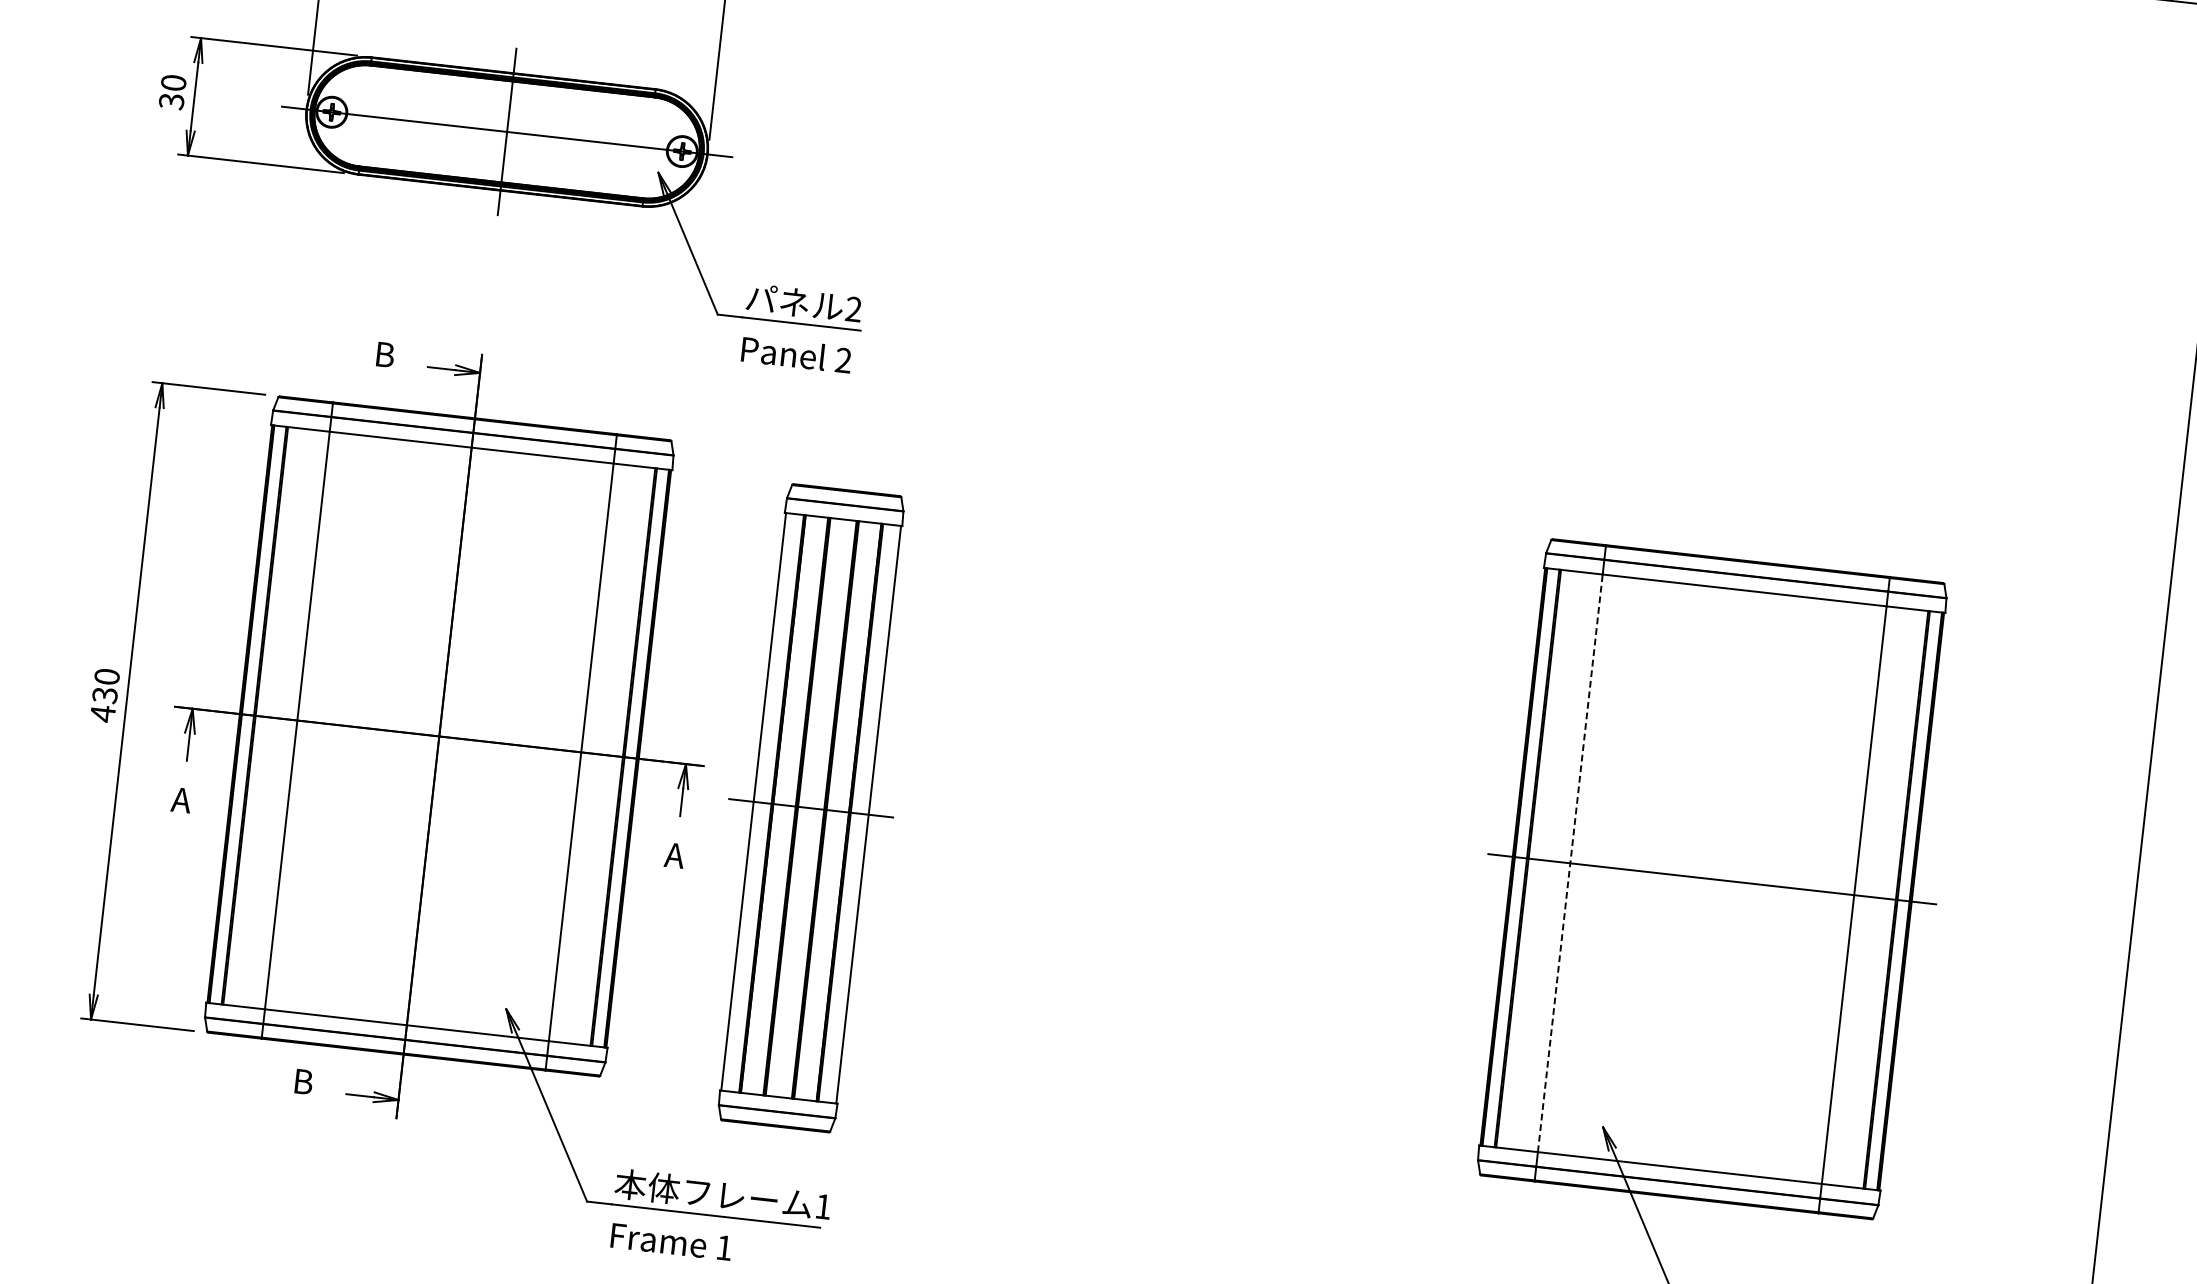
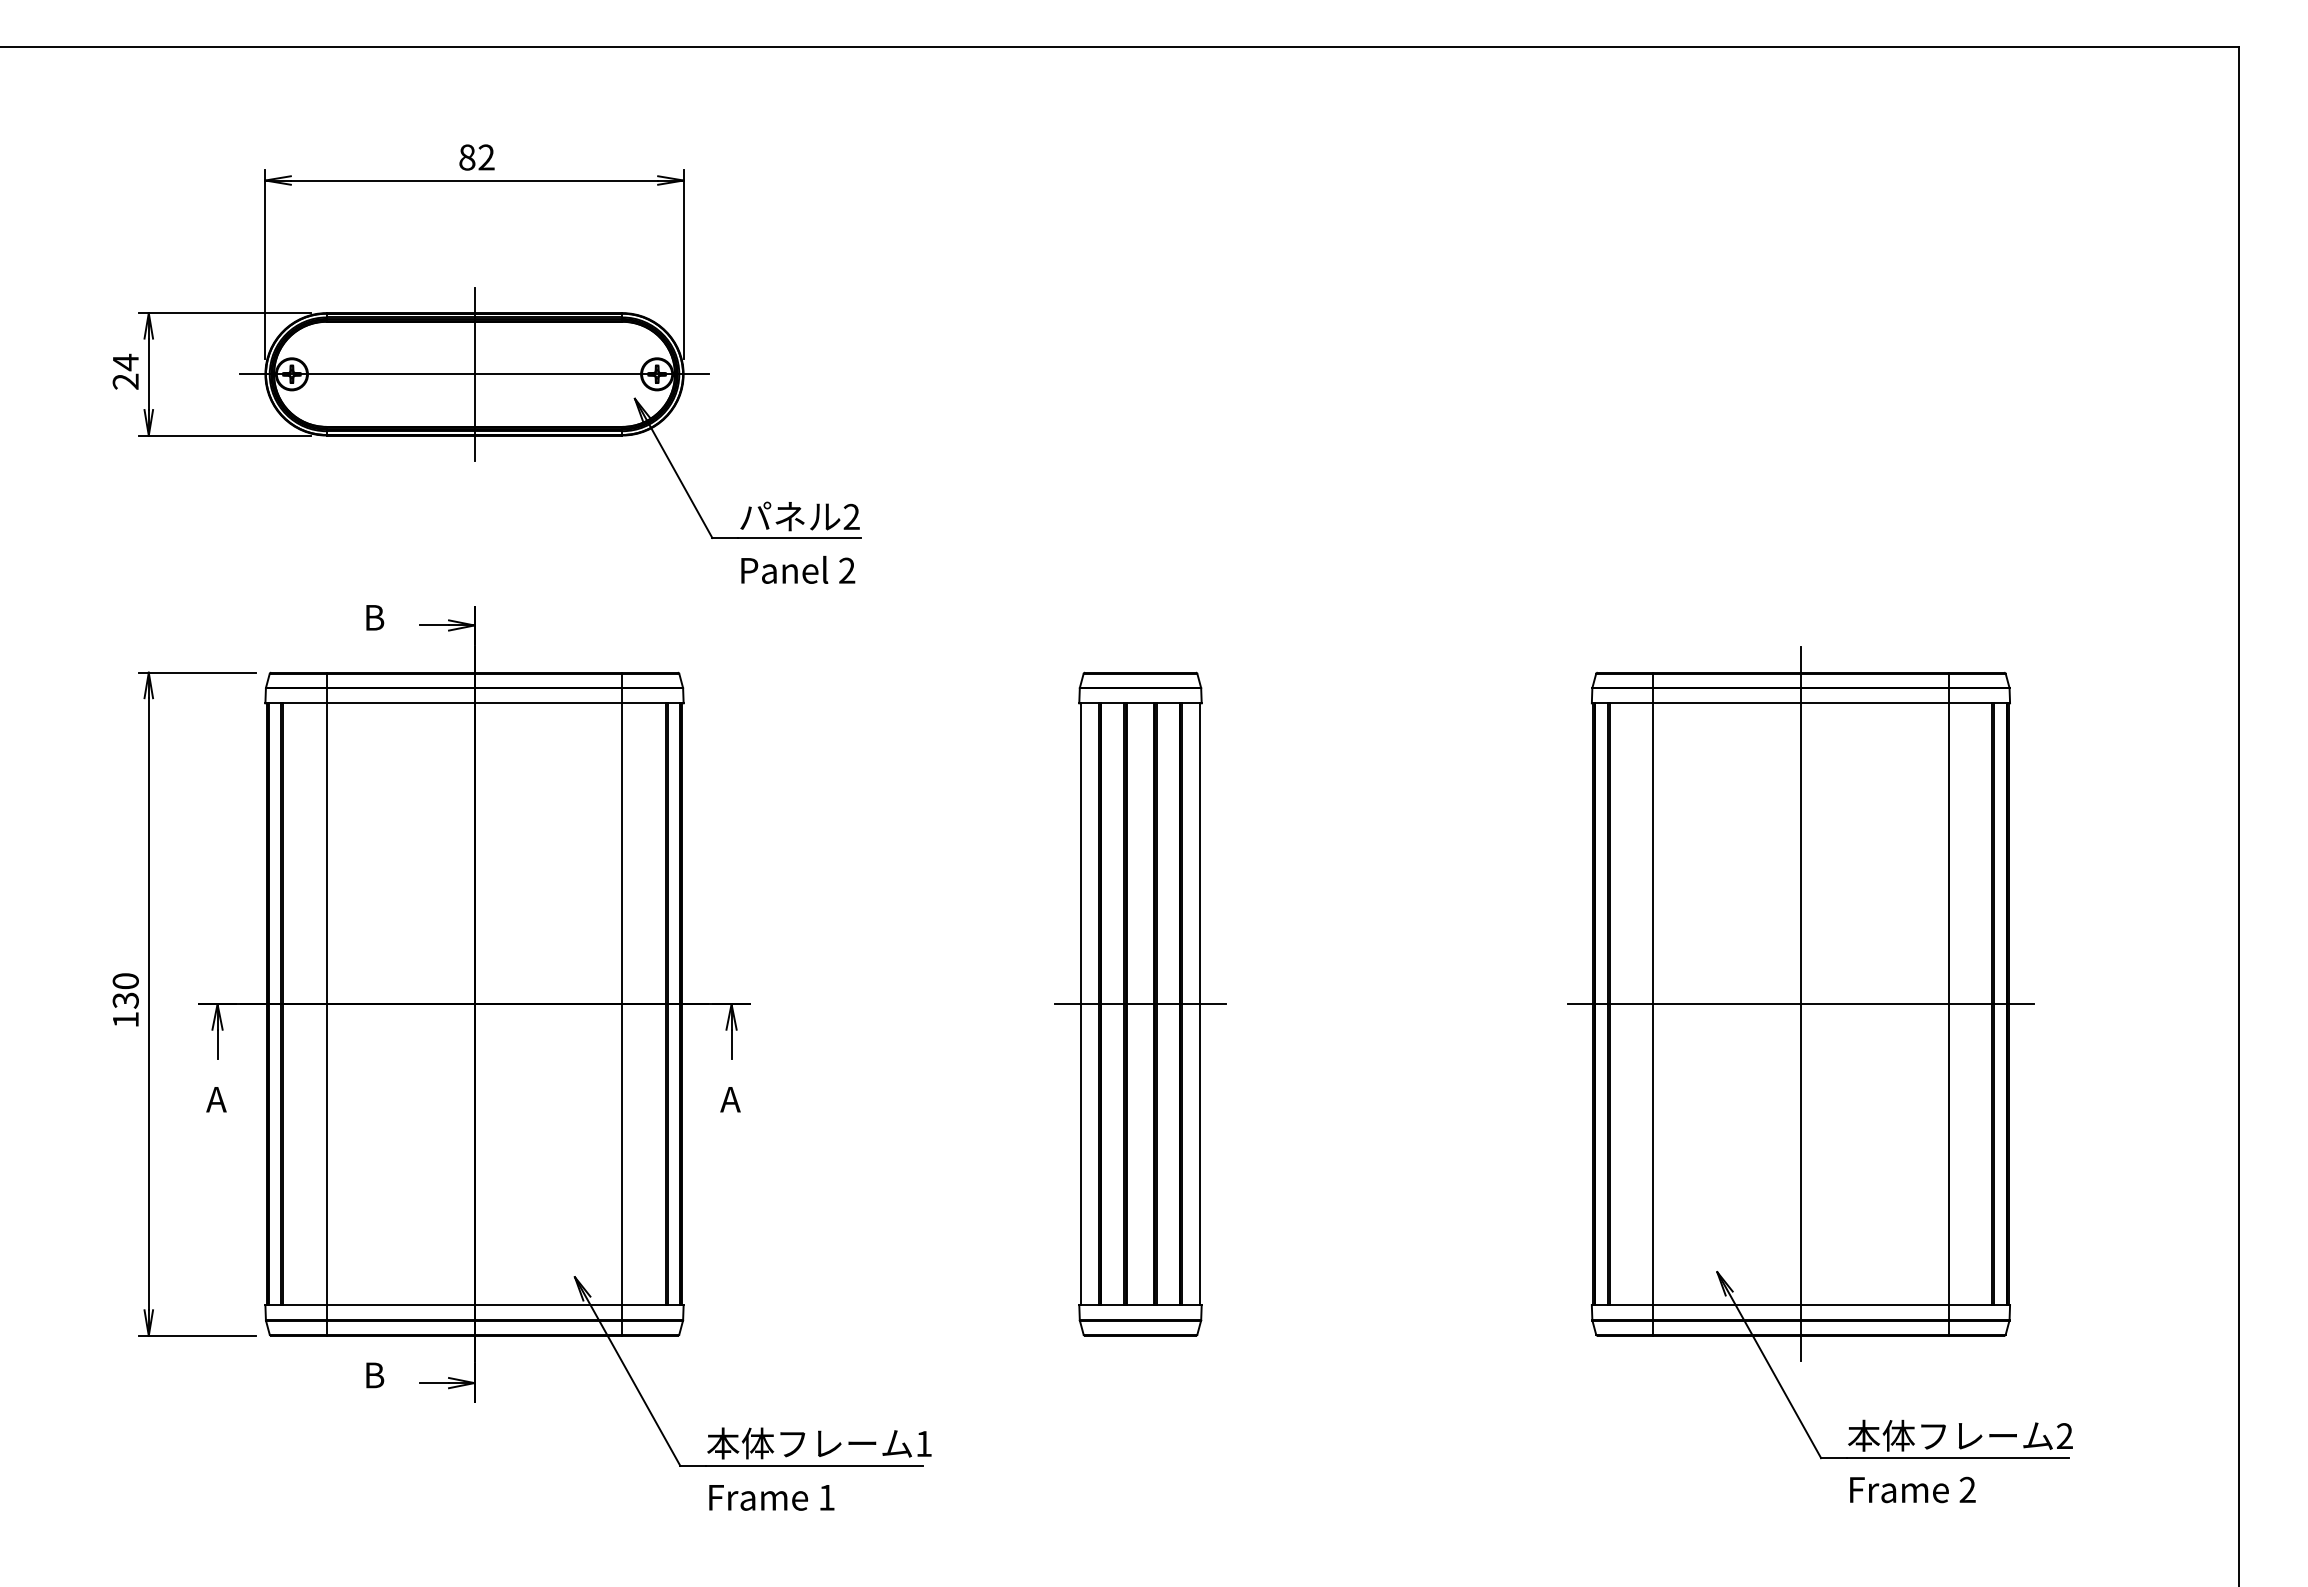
text: (172, 91) -> (125, 371), 30 -> 24
text: (102, 713) -> (125, 1019), 430 -> 130
part: (811, 807) -> (1140, 1003), moved
line: (1570, 863) -> (1653, 1004), dashed -> solid
line: (1711, 879) -> (1800, 1004), added

